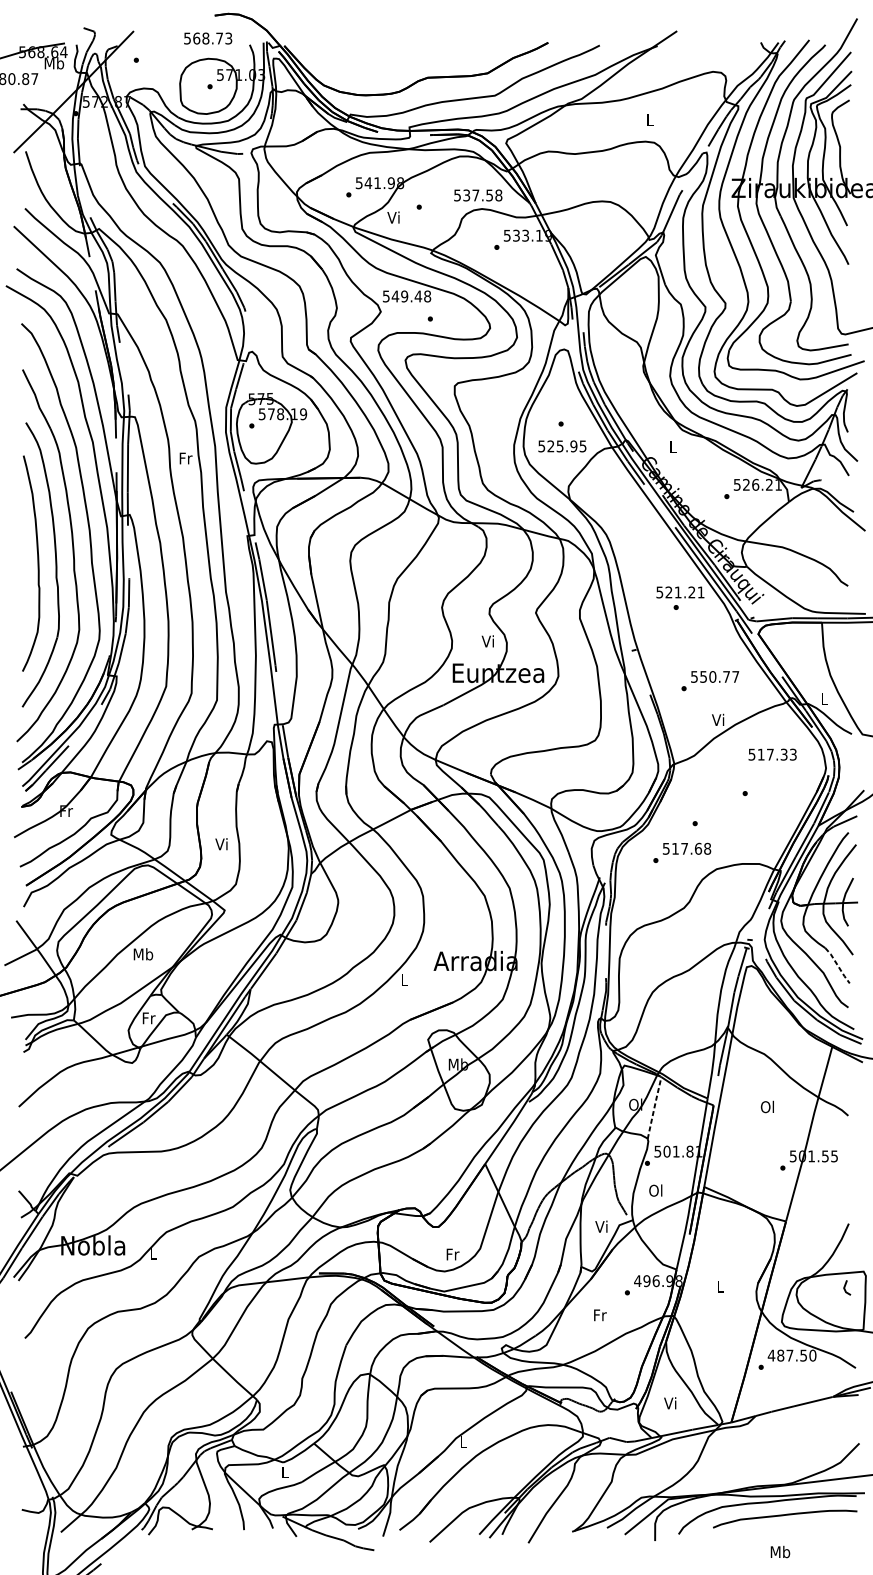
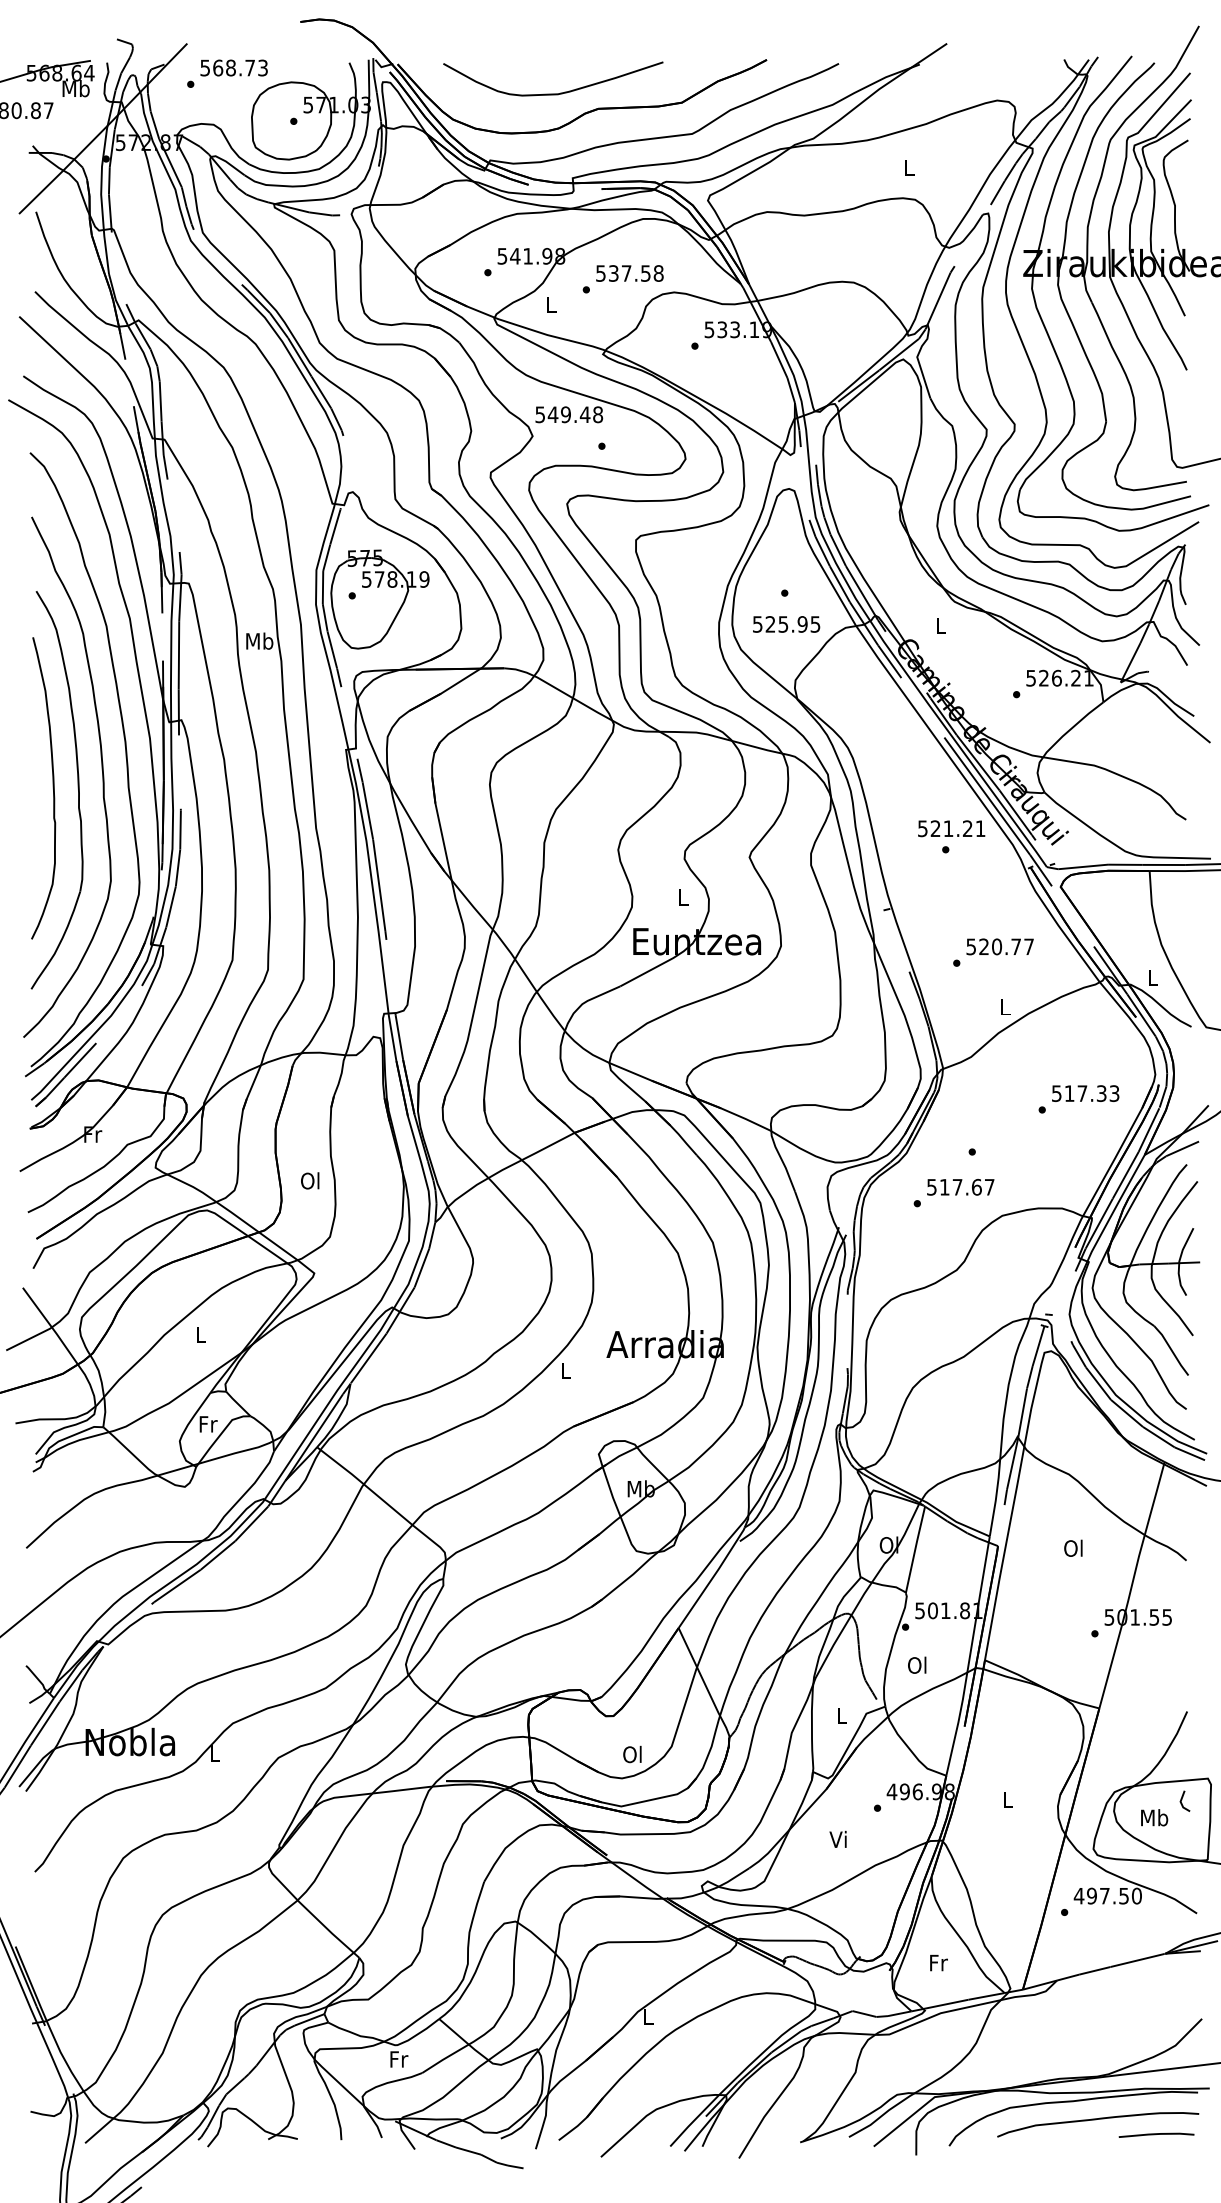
text: (207, 38) -> (233, 67), moved
curve: (395, 66) -> (553, 93), added
text: (477, 195) -> (629, 273), moved
text: (392, 216) -> (549, 303), Vi -> L
text: (185, 457) -> (259, 640), Fr -> Mb
text: (487, 640) -> (681, 896), Vi -> L
text: (703, 676) -> (983, 946), 550.77 -> 520.77
text: (717, 719) -> (1003, 1006), Vi -> L
text: (772, 754) -> (1085, 1093), moved
text: (222, 843) -> (310, 1180), Vi -> Ol
text: (707, 848) -> (989, 1186), 517.68 -> 517.67
text: (143, 954) -> (200, 1334), Mb -> L
line: (837, 965) -> (1171, 1350), dashed -> solid
line: (654, 1107) -> (915, 1548), dashed -> solid
text: (600, 1226) -> (840, 1715), Vi -> L
text: (452, 1254) -> (632, 1754), Fr -> Ol
text: (599, 1314) -> (838, 1838), Fr -> Vi
text: (780, 1355) -> (1091, 1896), 487.50 -> 497.50
text: (670, 1403) -> (937, 1962), Vi -> Fr
text: (285, 1472) -> (399, 2059), L -> Fr
curve: (826, 1526) -> (1156, 2134), added
text: (780, 1551) -> (1154, 1817), moved

